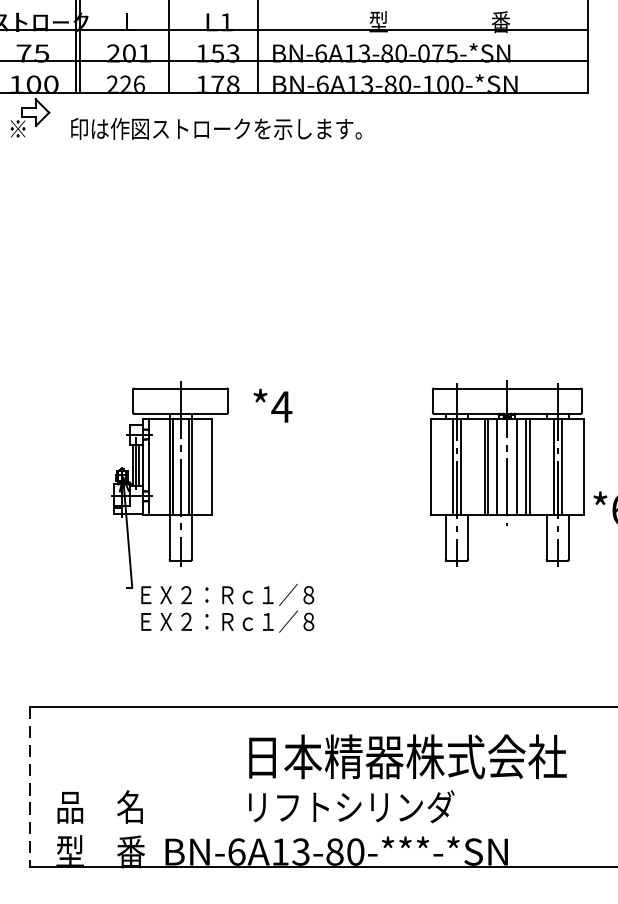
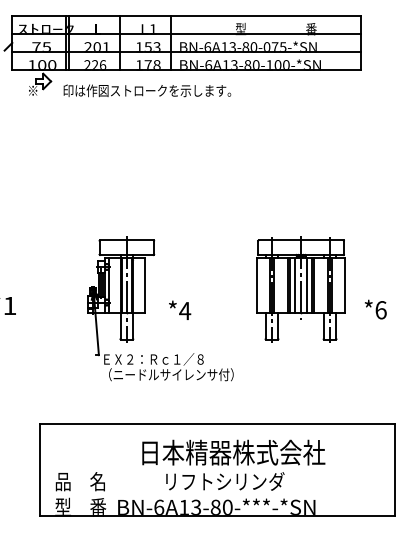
text: (273, 404) -> (180, 309), moved
part: (506, 473) -> (300, 289), moved
text: (252, 621) -> (168, 374), ＥＸ２：Ｒｃ１／８ -> （ニードルサイレンサ付）
text: (407, 756) -> (233, 452), moved
line: (29, 787) -> (39, 470), dashed -> solid

